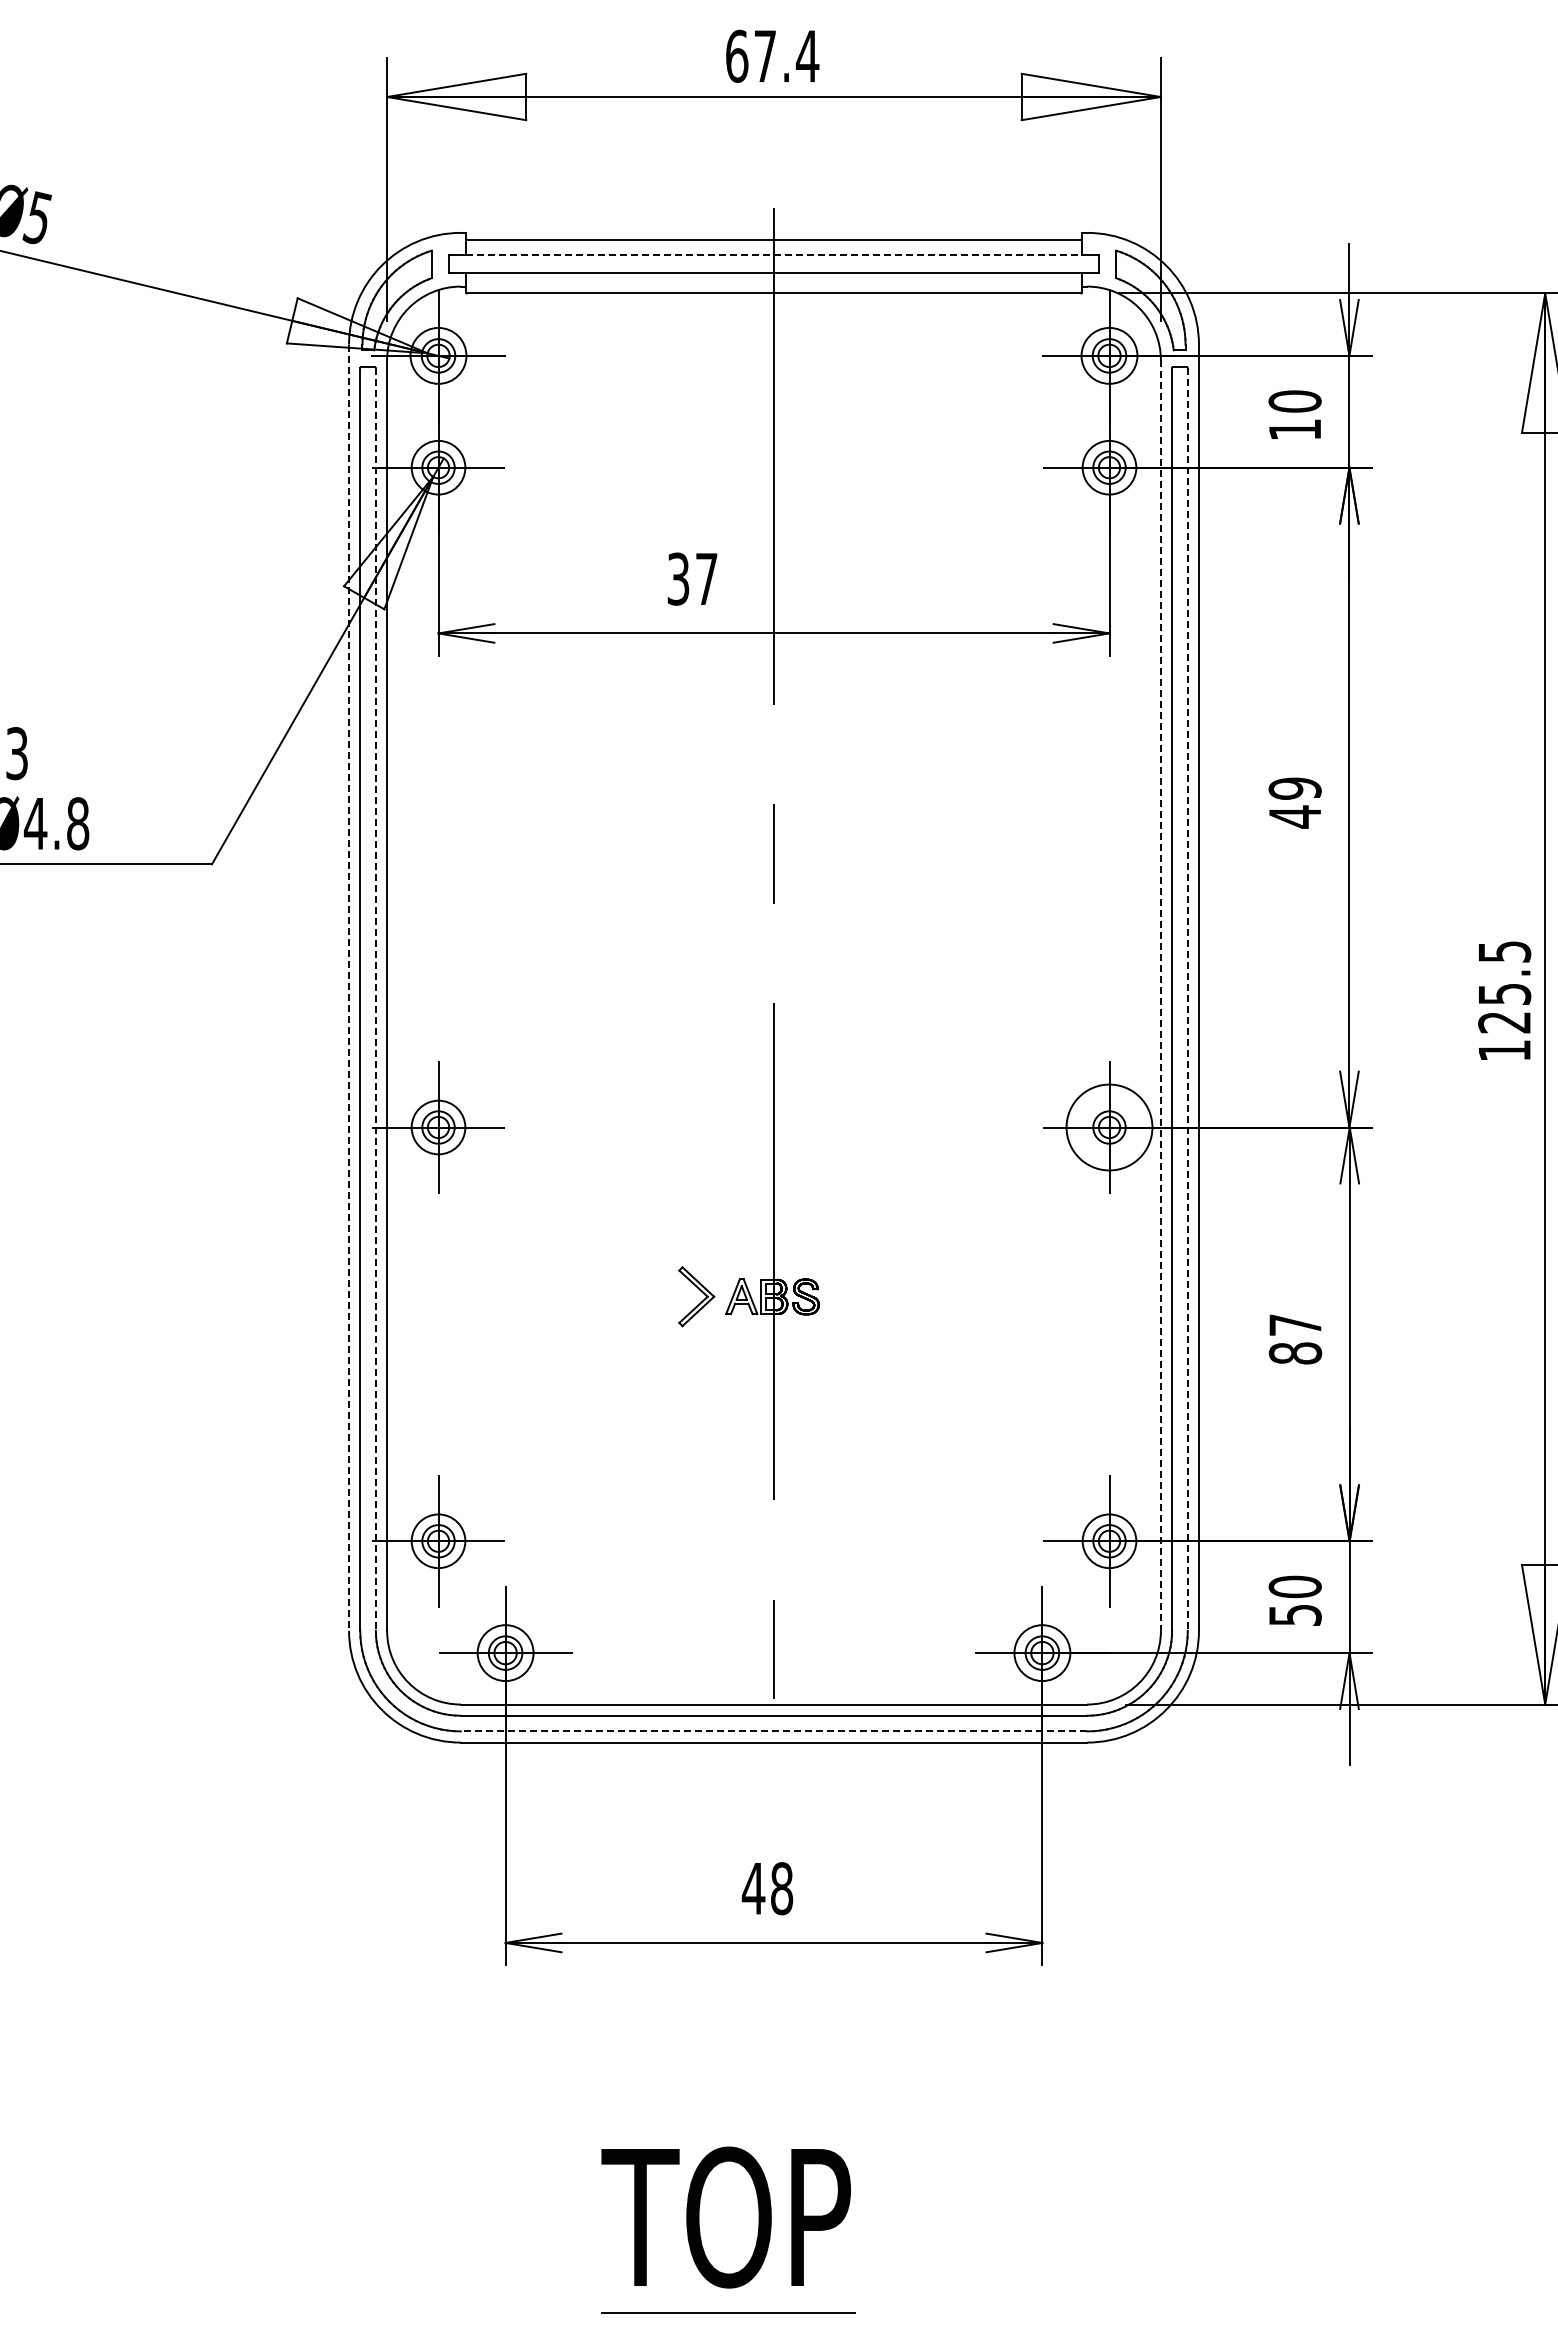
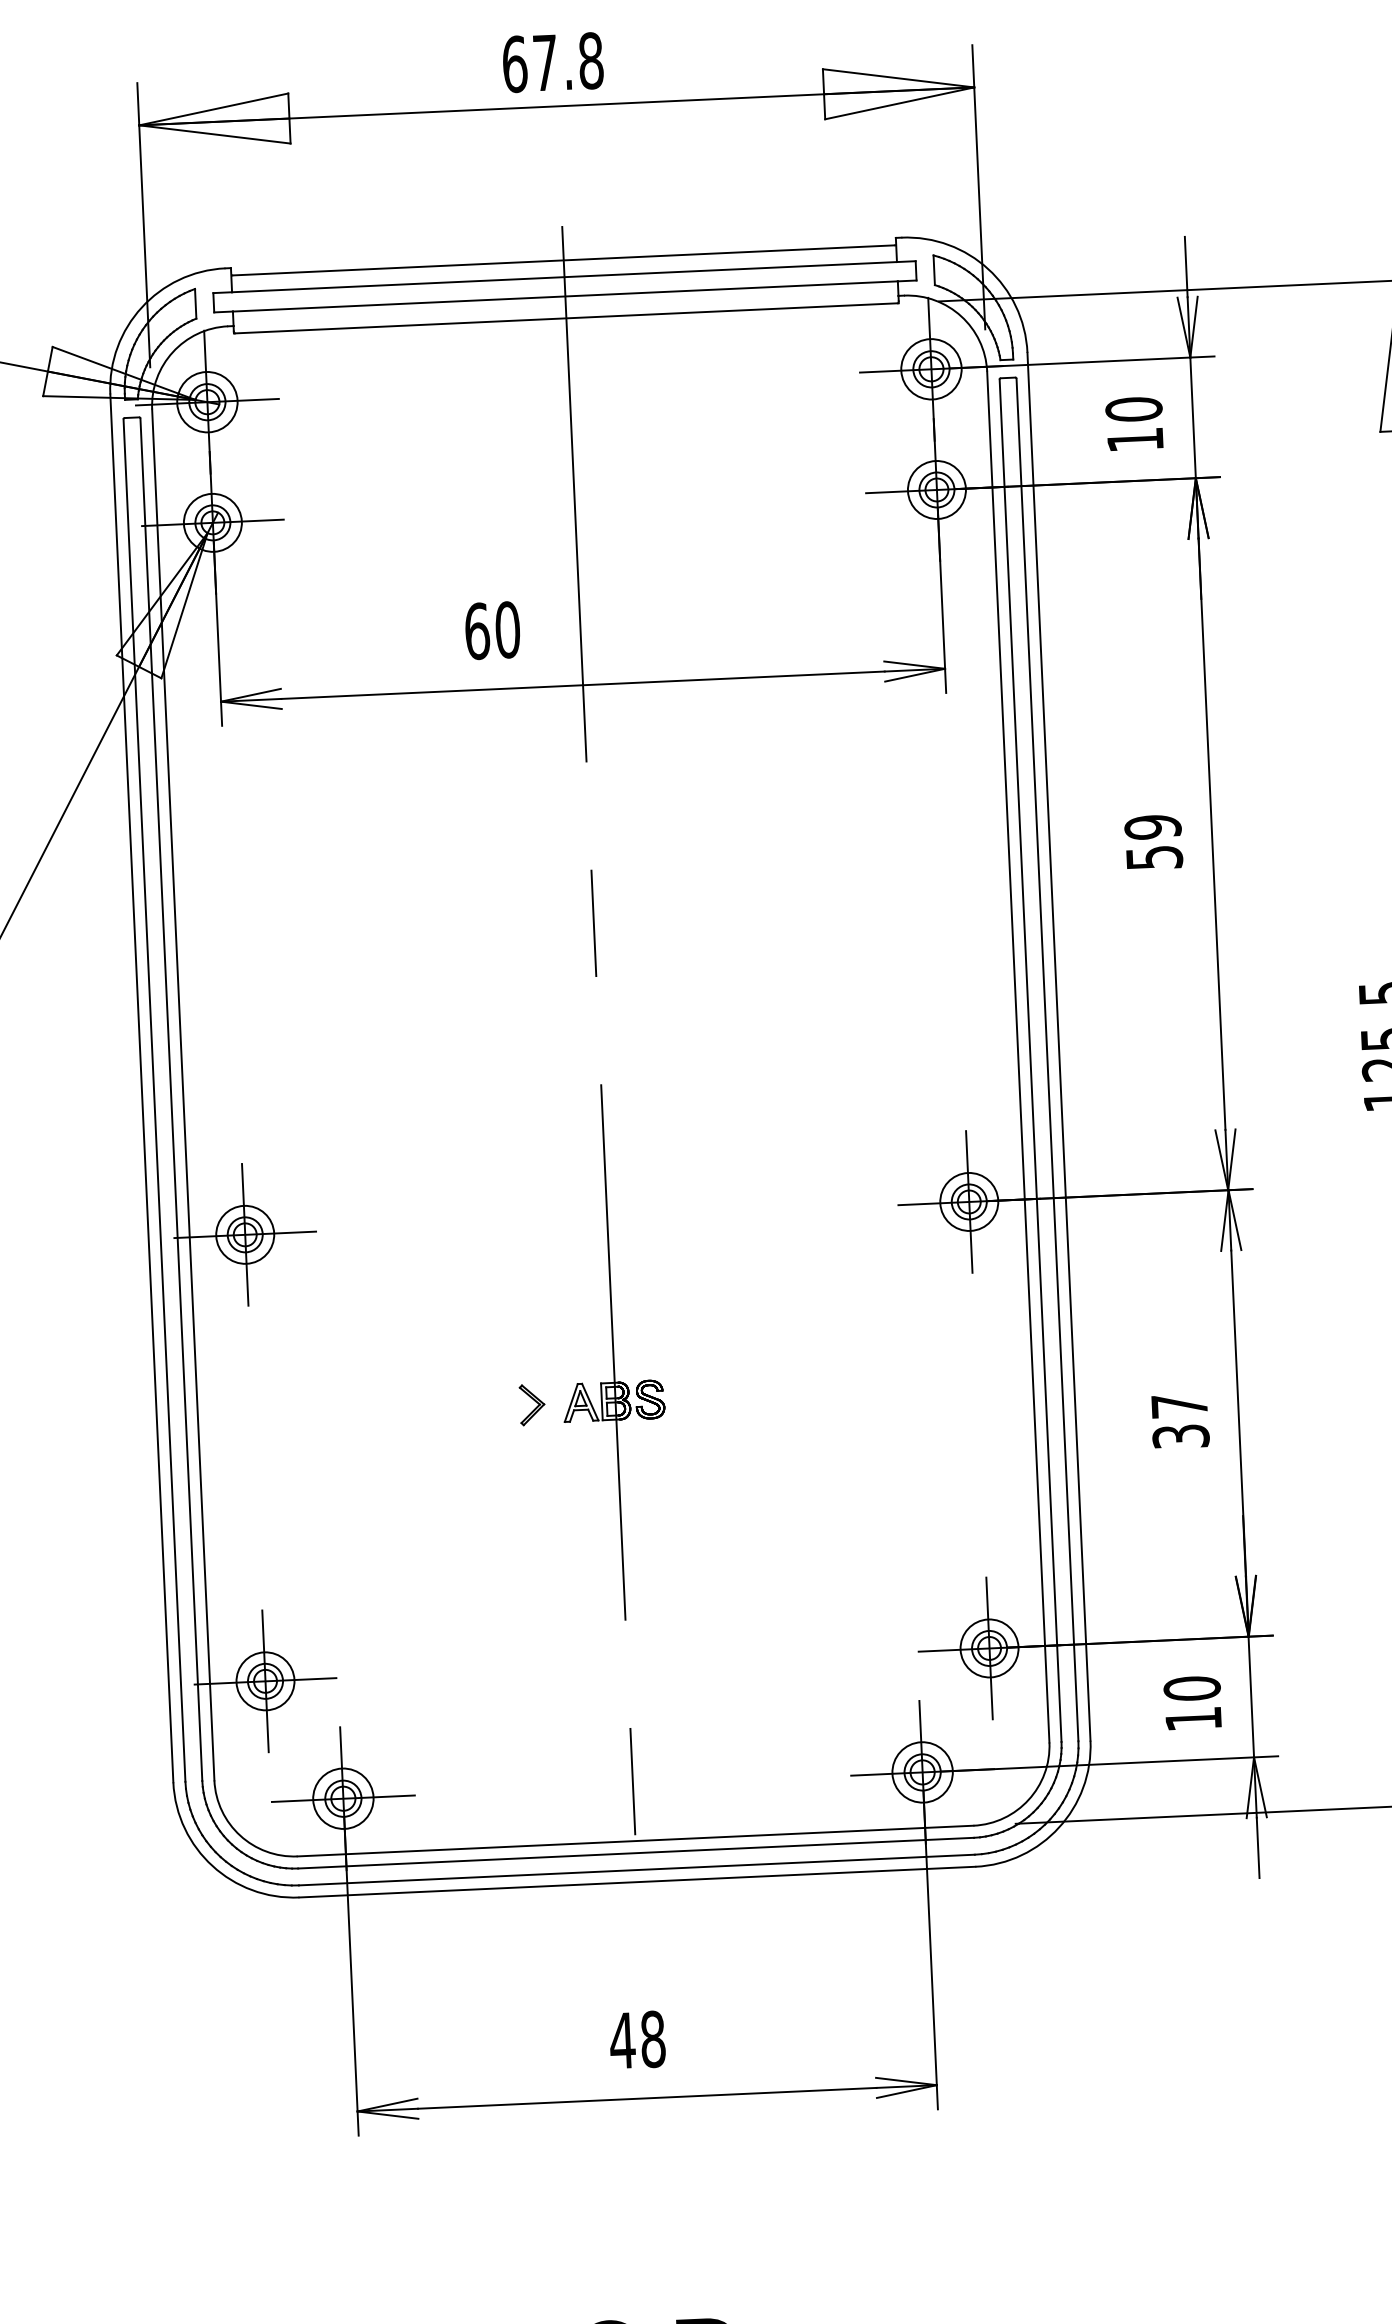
text: (807, 55) -> (590, 59), 67.4 -> 67.8
line: (774, 255) -> (565, 277), dashed -> solid
text: (692, 578) -> (492, 629), 37 -> 60
text: (1295, 816) -> (1154, 857), 49 -> 59
line: (349, 988) -> (142, 1089), dashed -> solid
line: (1160, 996) -> (1017, 1058), dashed -> solid
line: (375, 999) -> (170, 1099), dashed -> solid
line: (1187, 1000) -> (1047, 1061), dashed -> solid
circle: (1109, 1127) -> (969, 1201), size x0.62
part: (697, 1296) -> (532, 1404), size x0.62
text: (1295, 1353) -> (1181, 1436), 87 -> 37
text: (1295, 1615) -> (1193, 1719), 50 -> 10
line: (773, 1731) -> (636, 1870), dashed -> solid

